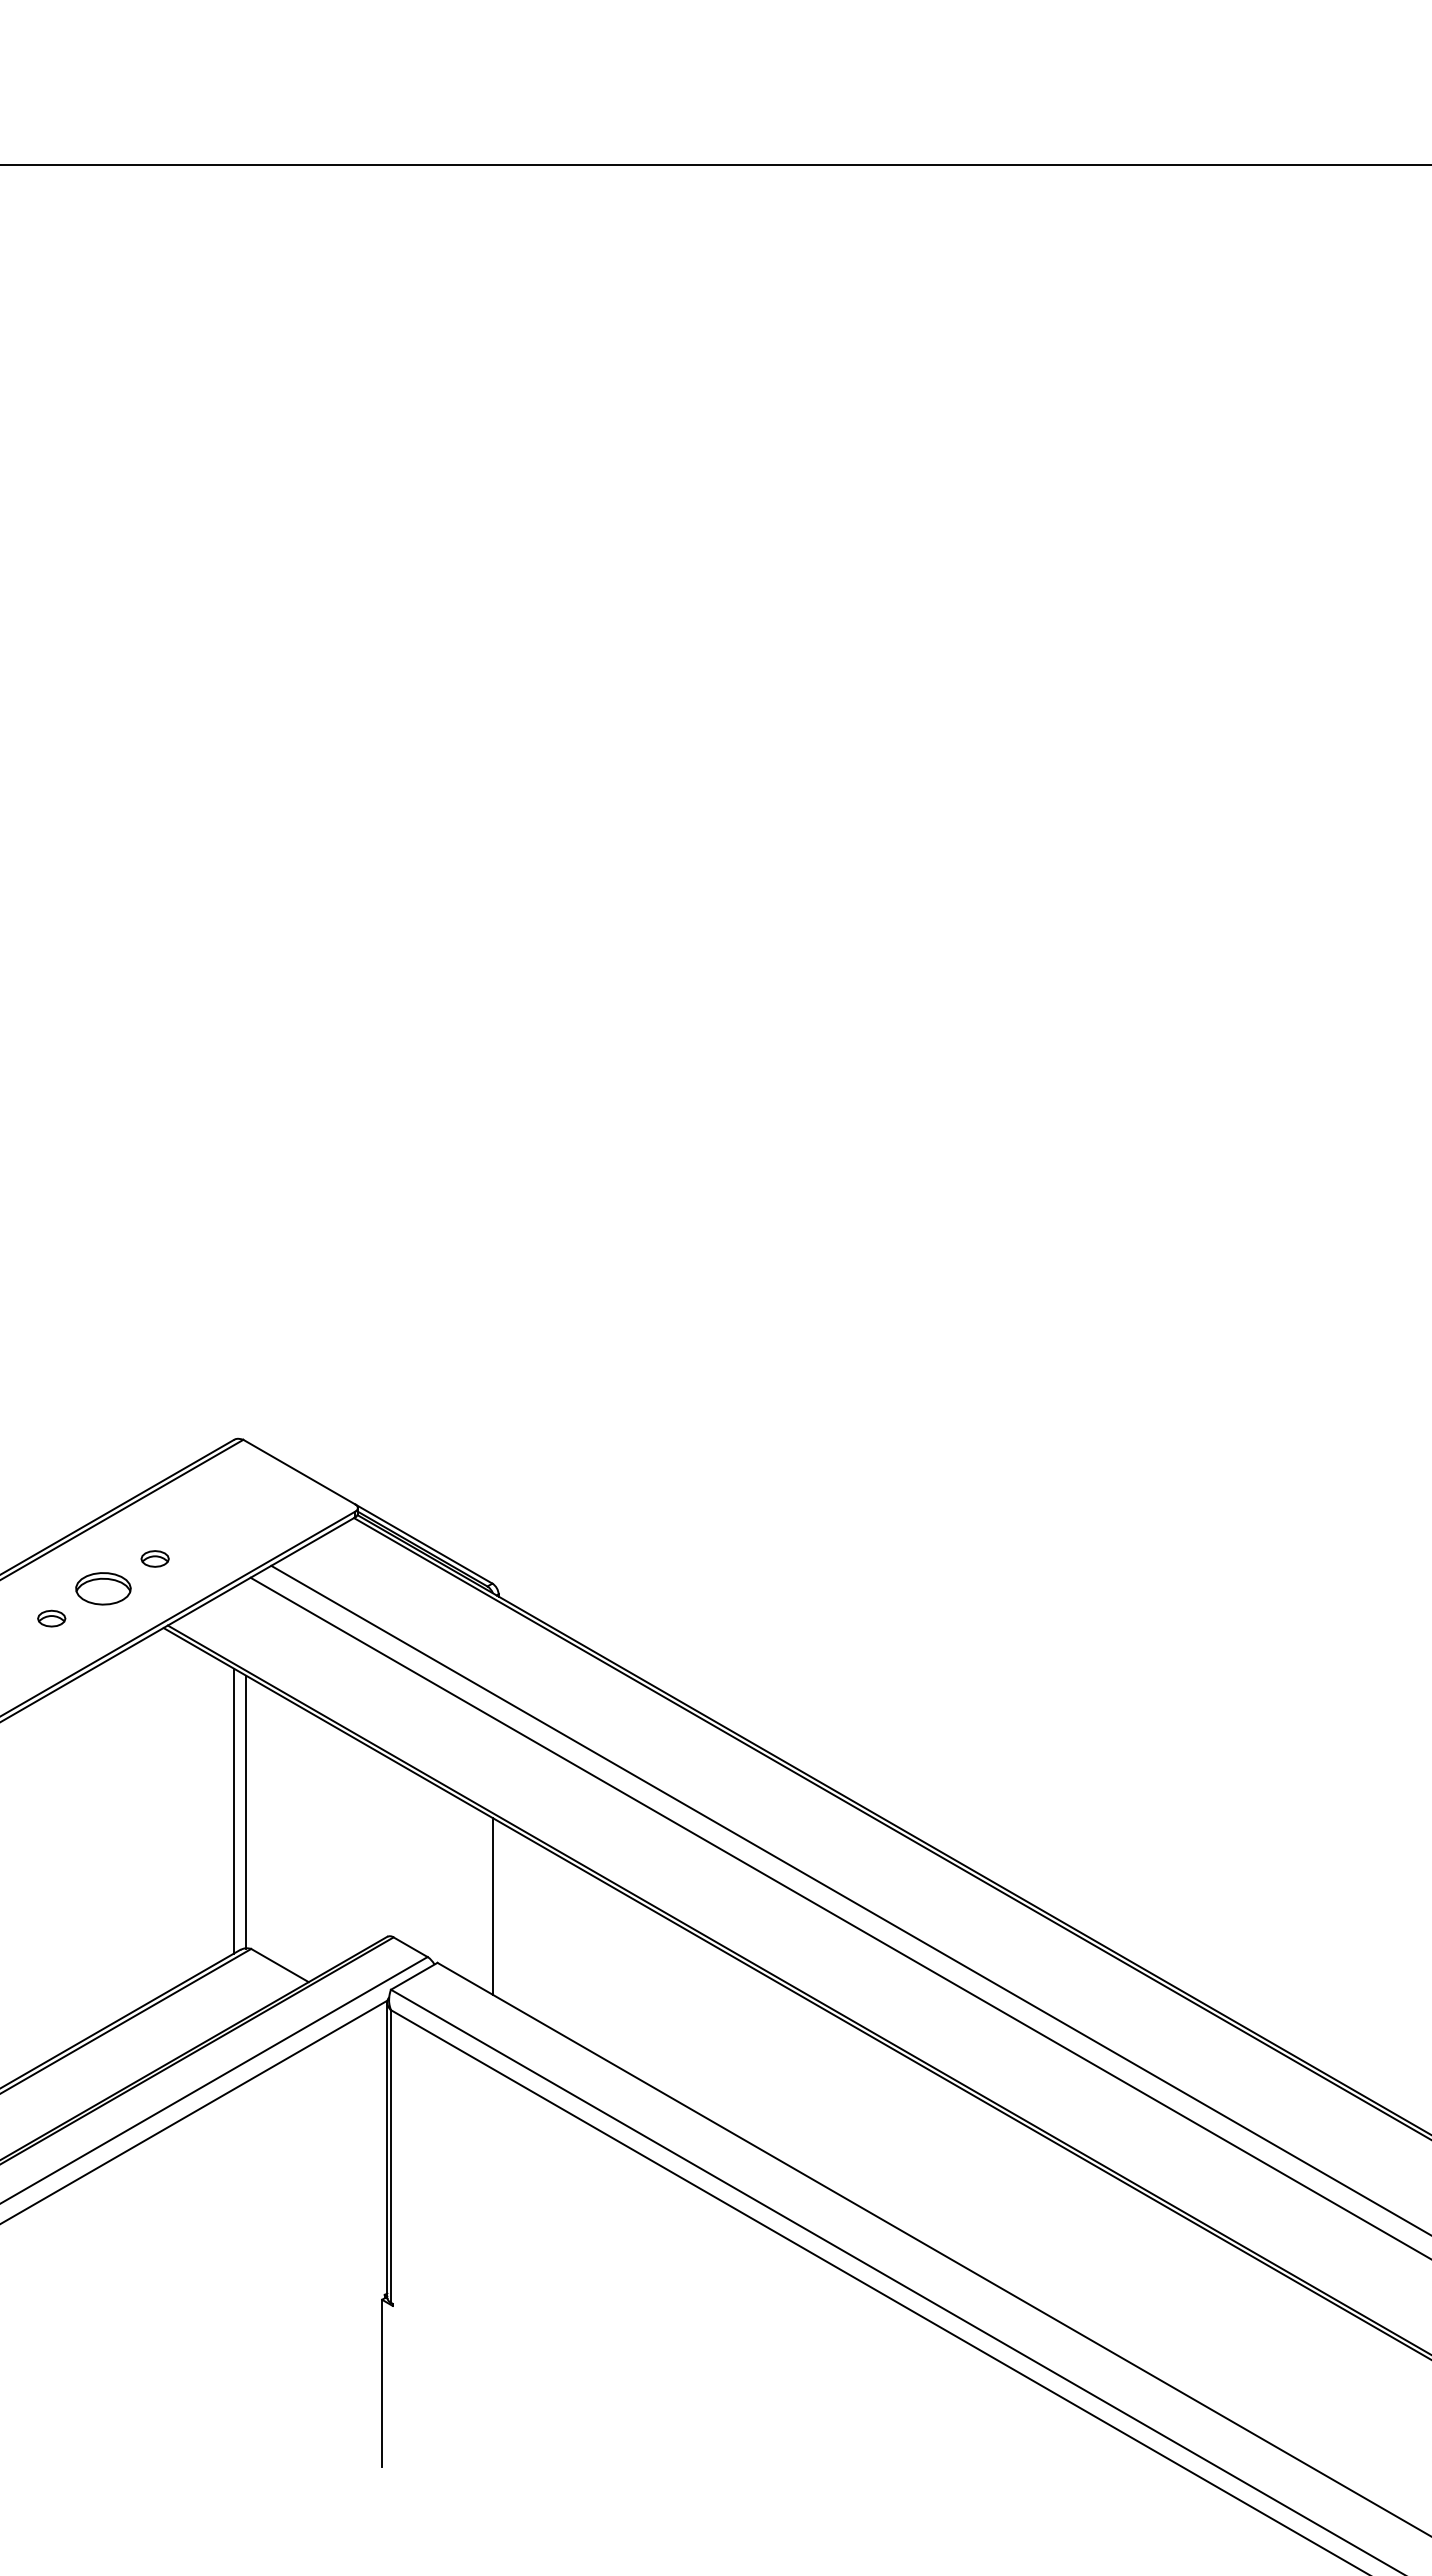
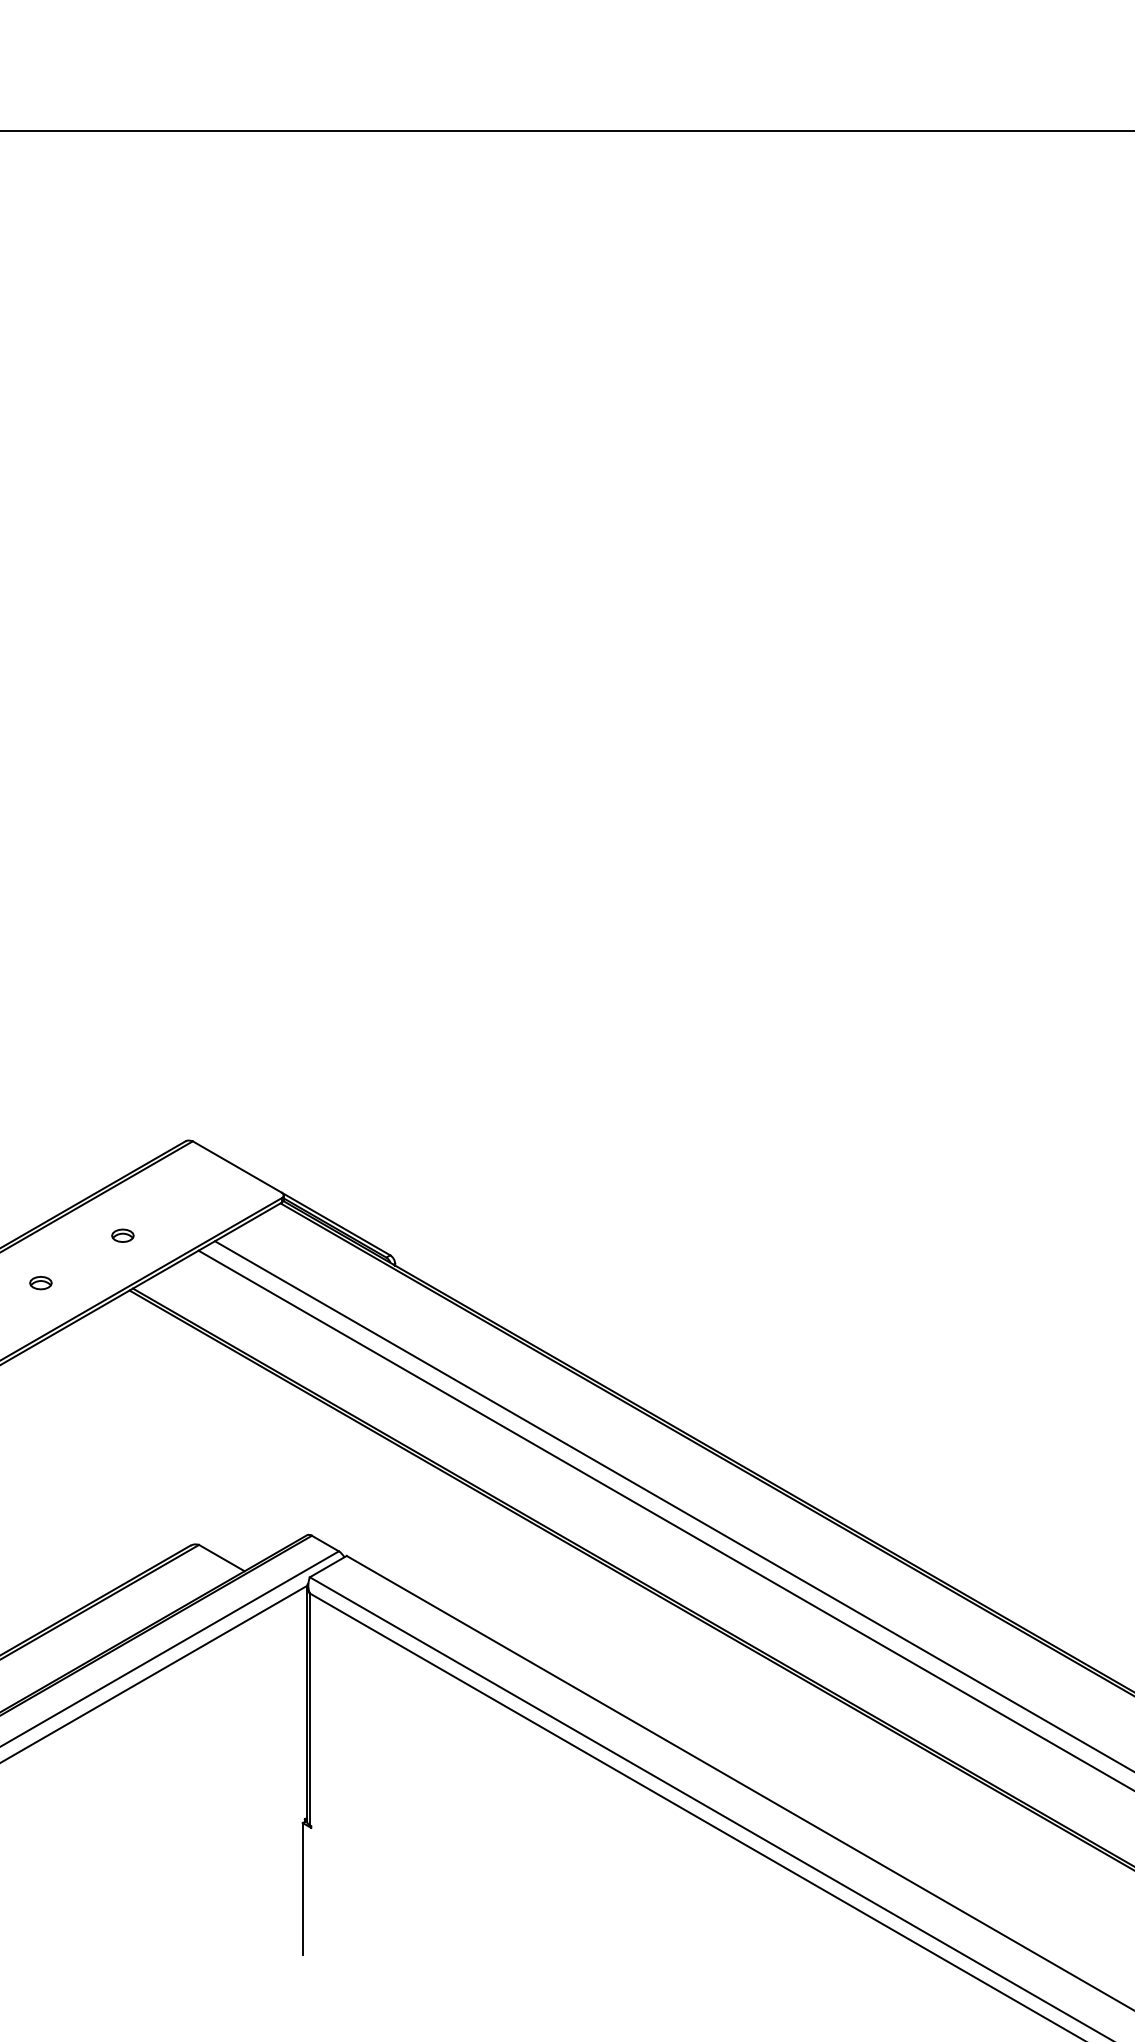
part: (103, 1588) -> (81, 1259), removed
line: (233, 1810) -> (185, 1435), removed
line: (246, 1811) -> (195, 1435), removed
line: (492, 1905) -> (390, 1510), removed

